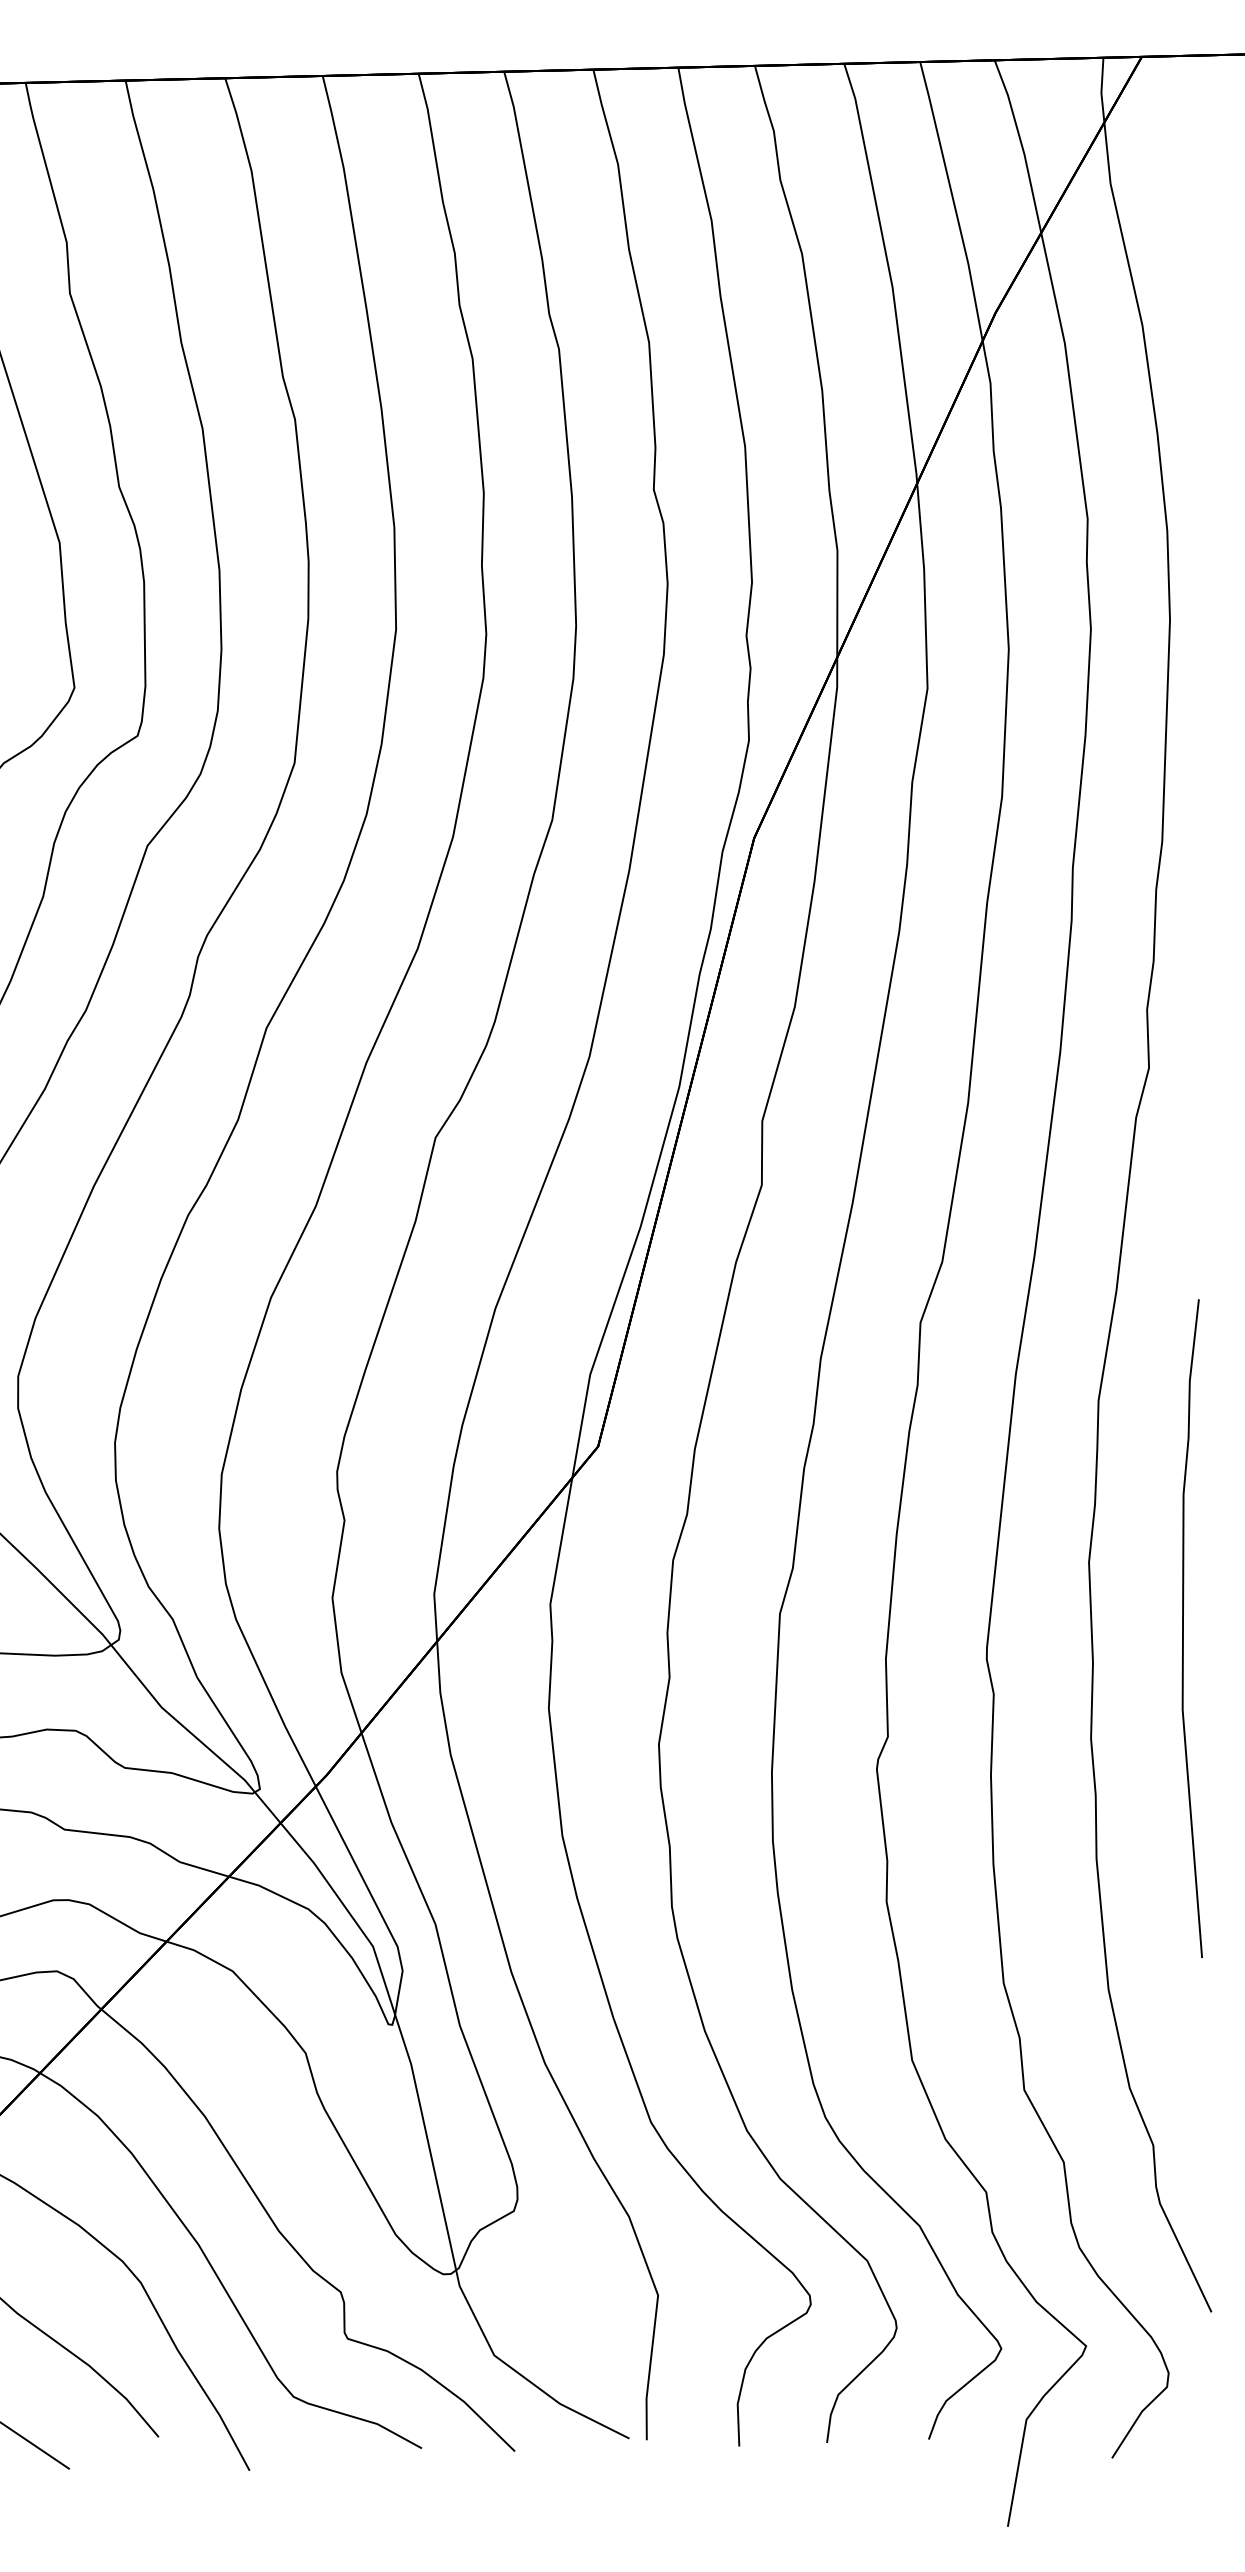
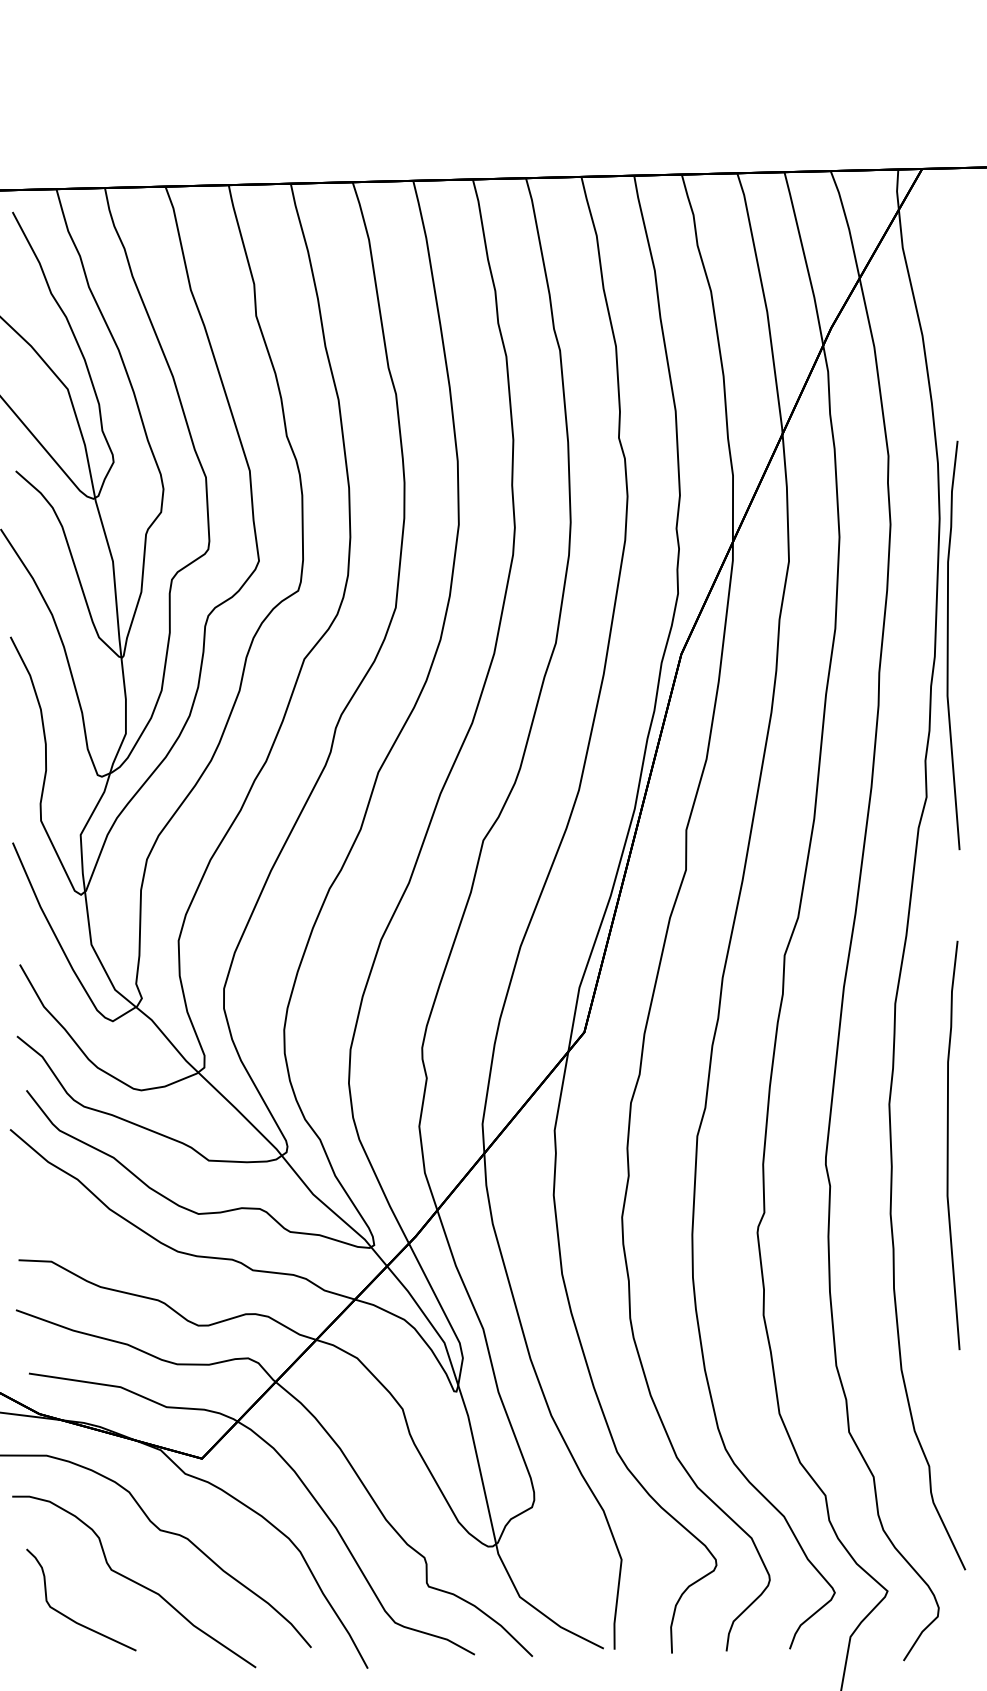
curve: (1184, 823) -> (948, 645), added

